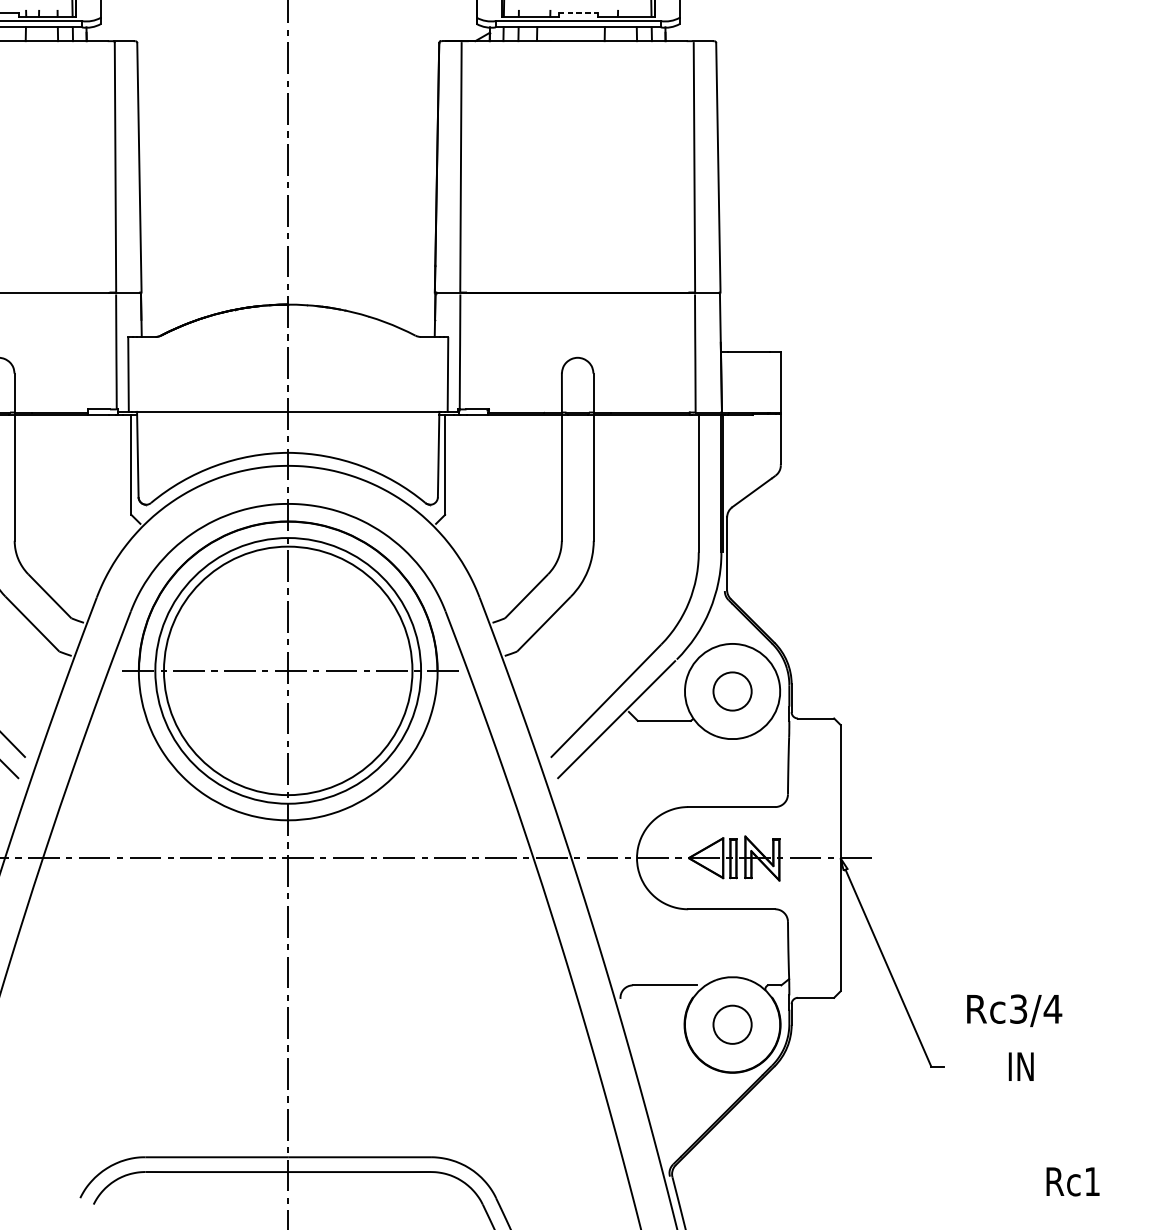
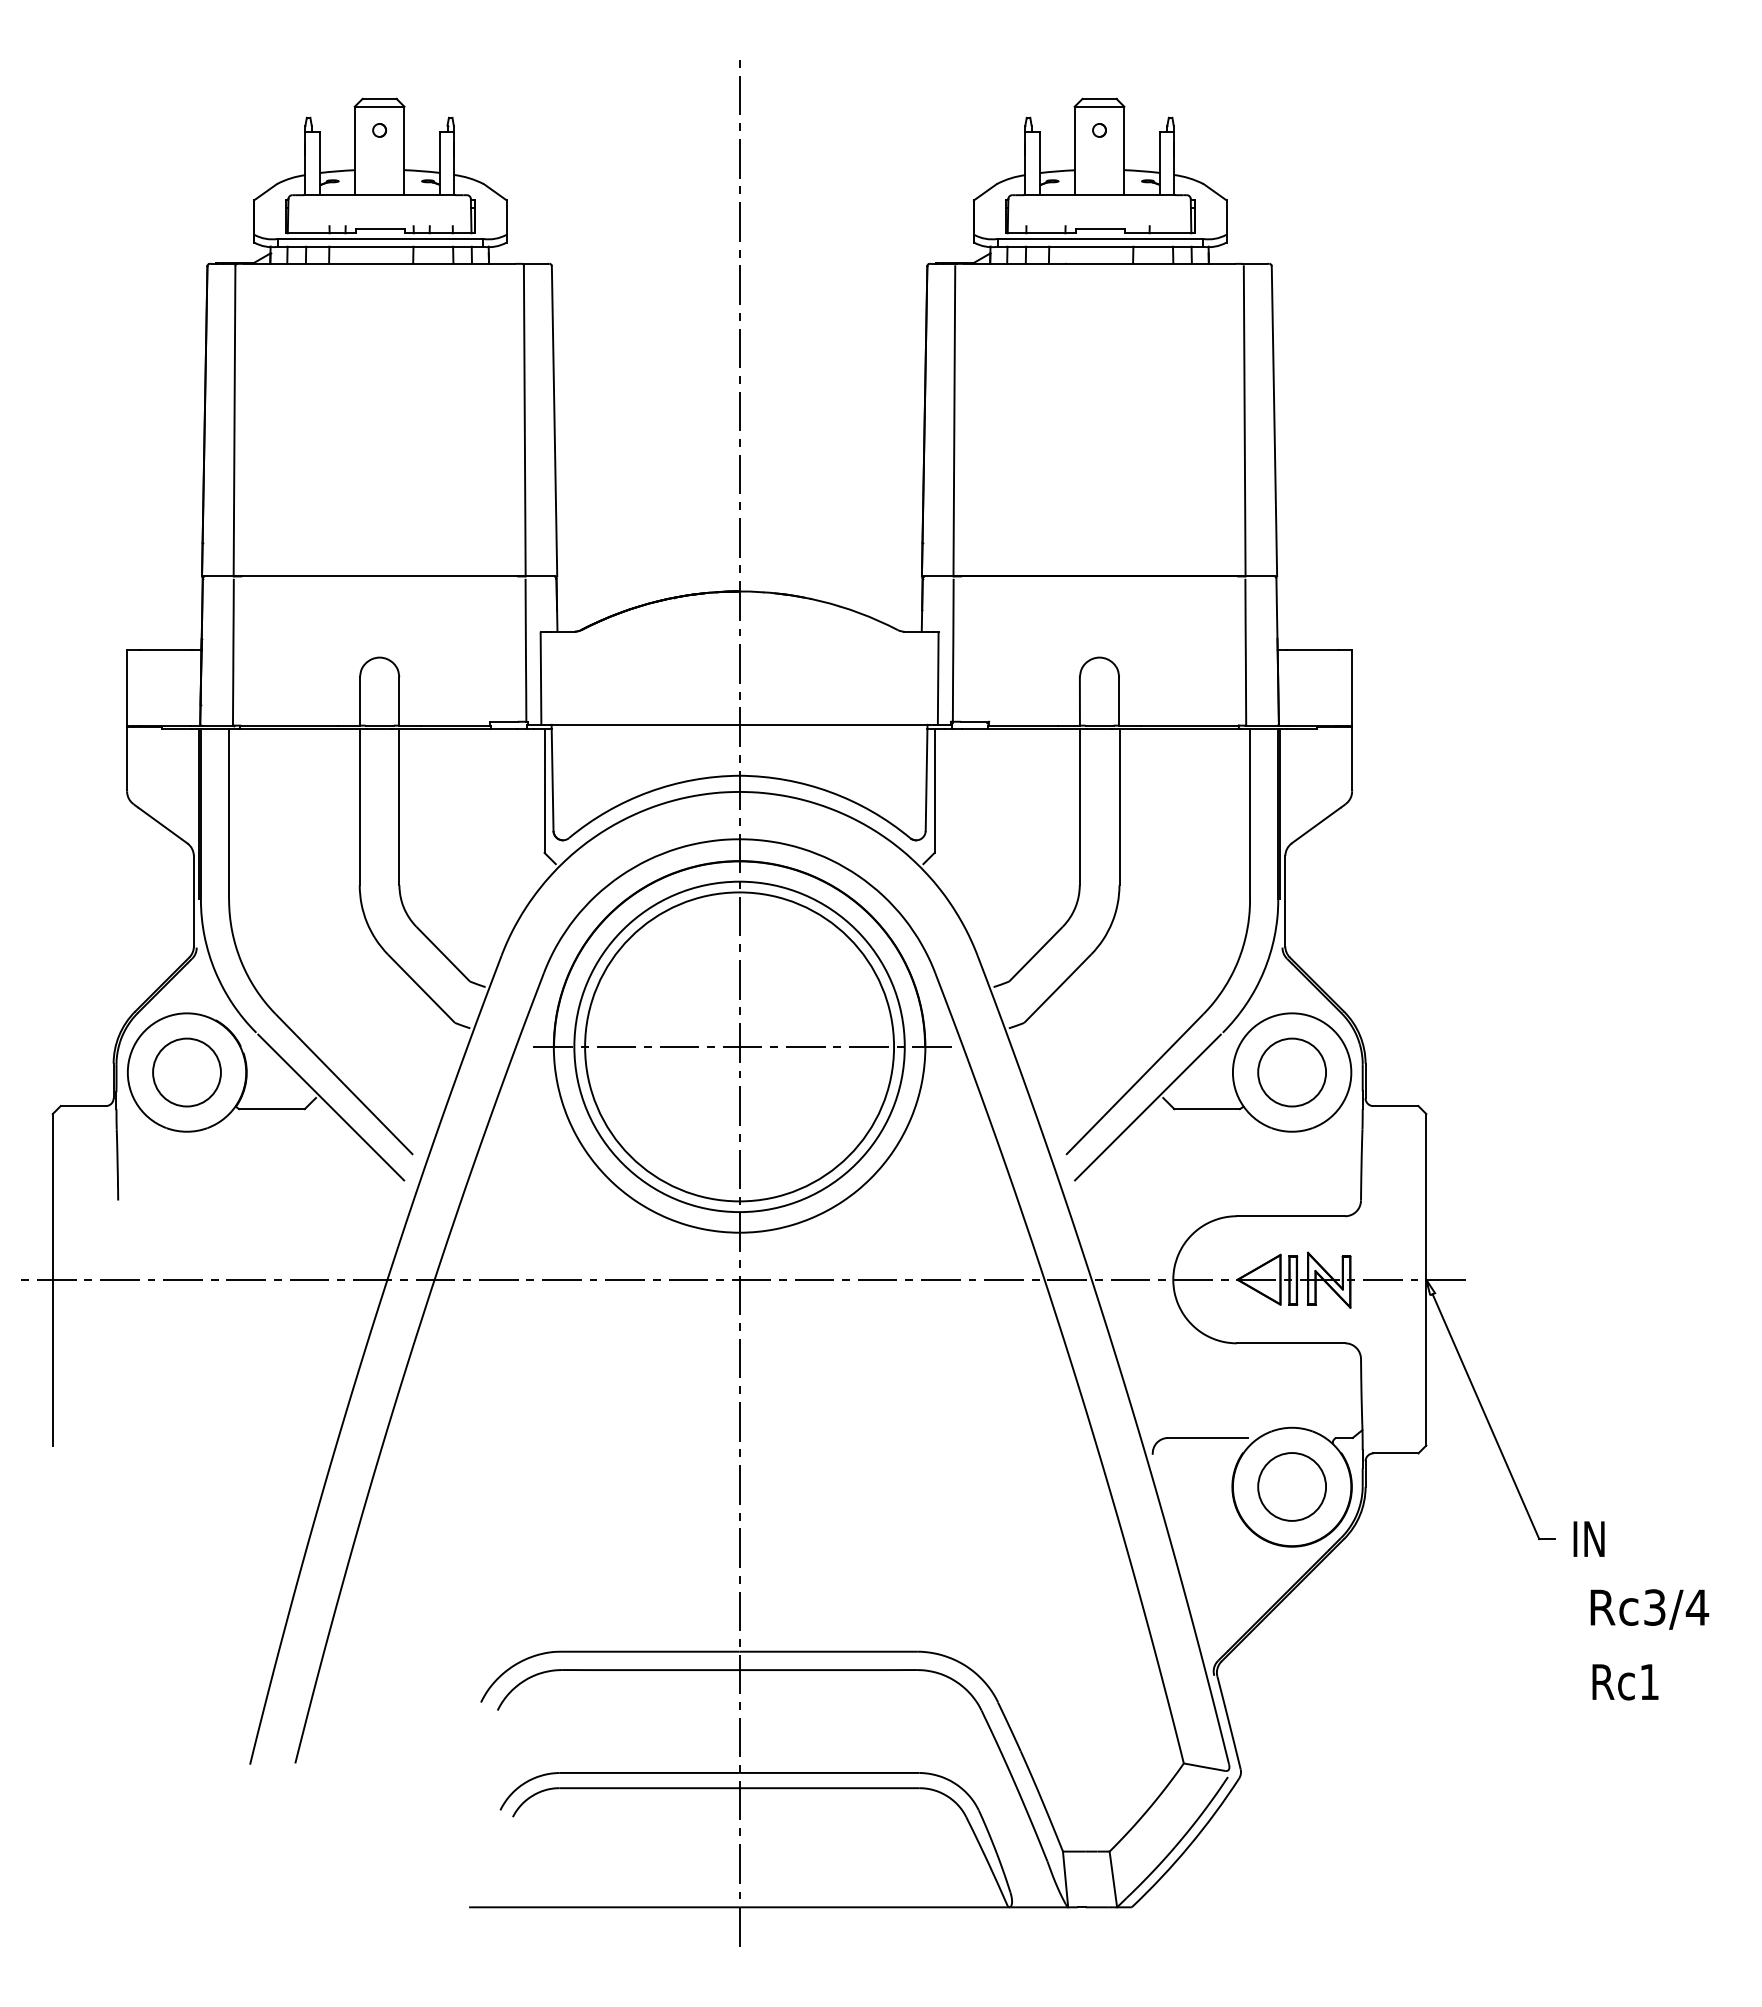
line: (578, 13) -> (1100, 229), dashed -> solid
circle: (732, 691) -> (1292, 1072), size x1.43
text: (1014, 1010) -> (1649, 1609), moved
circle: (732, 1024) -> (1292, 1486), size x1.43
text: (1020, 1066) -> (1588, 1538), moved
text: (1073, 1182) -> (1625, 1682), moved

